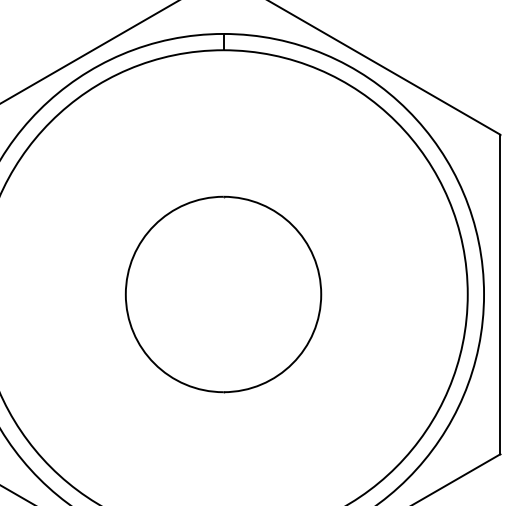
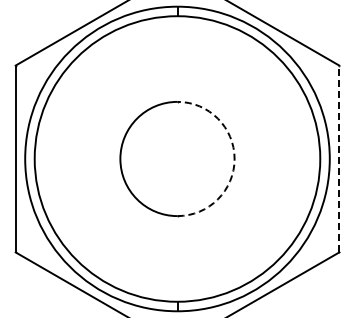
line: (500, 293) -> (339, 158), solid -> dashed
arc: (321, 295) -> (234, 159), solid -> dashed

